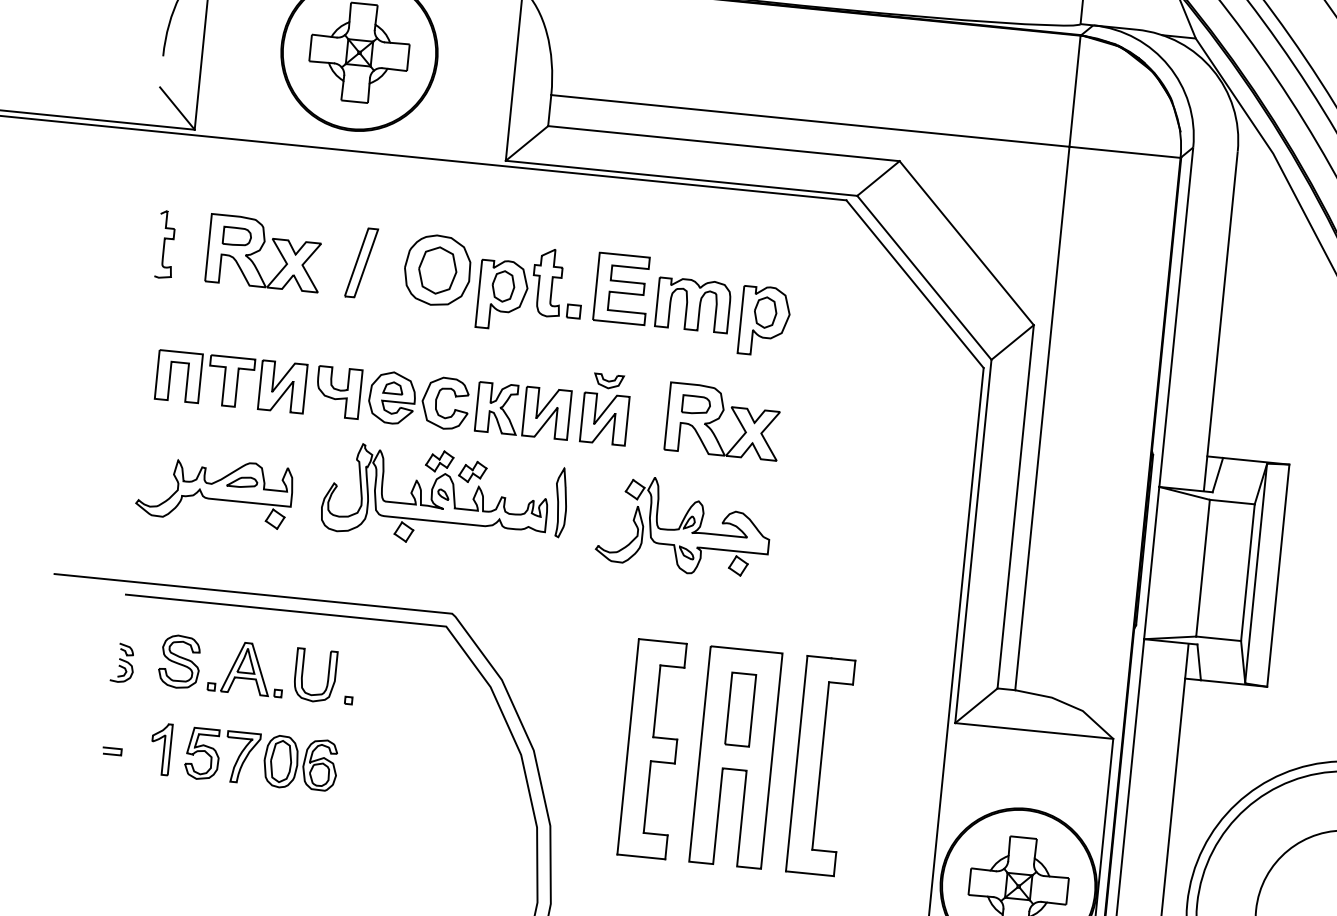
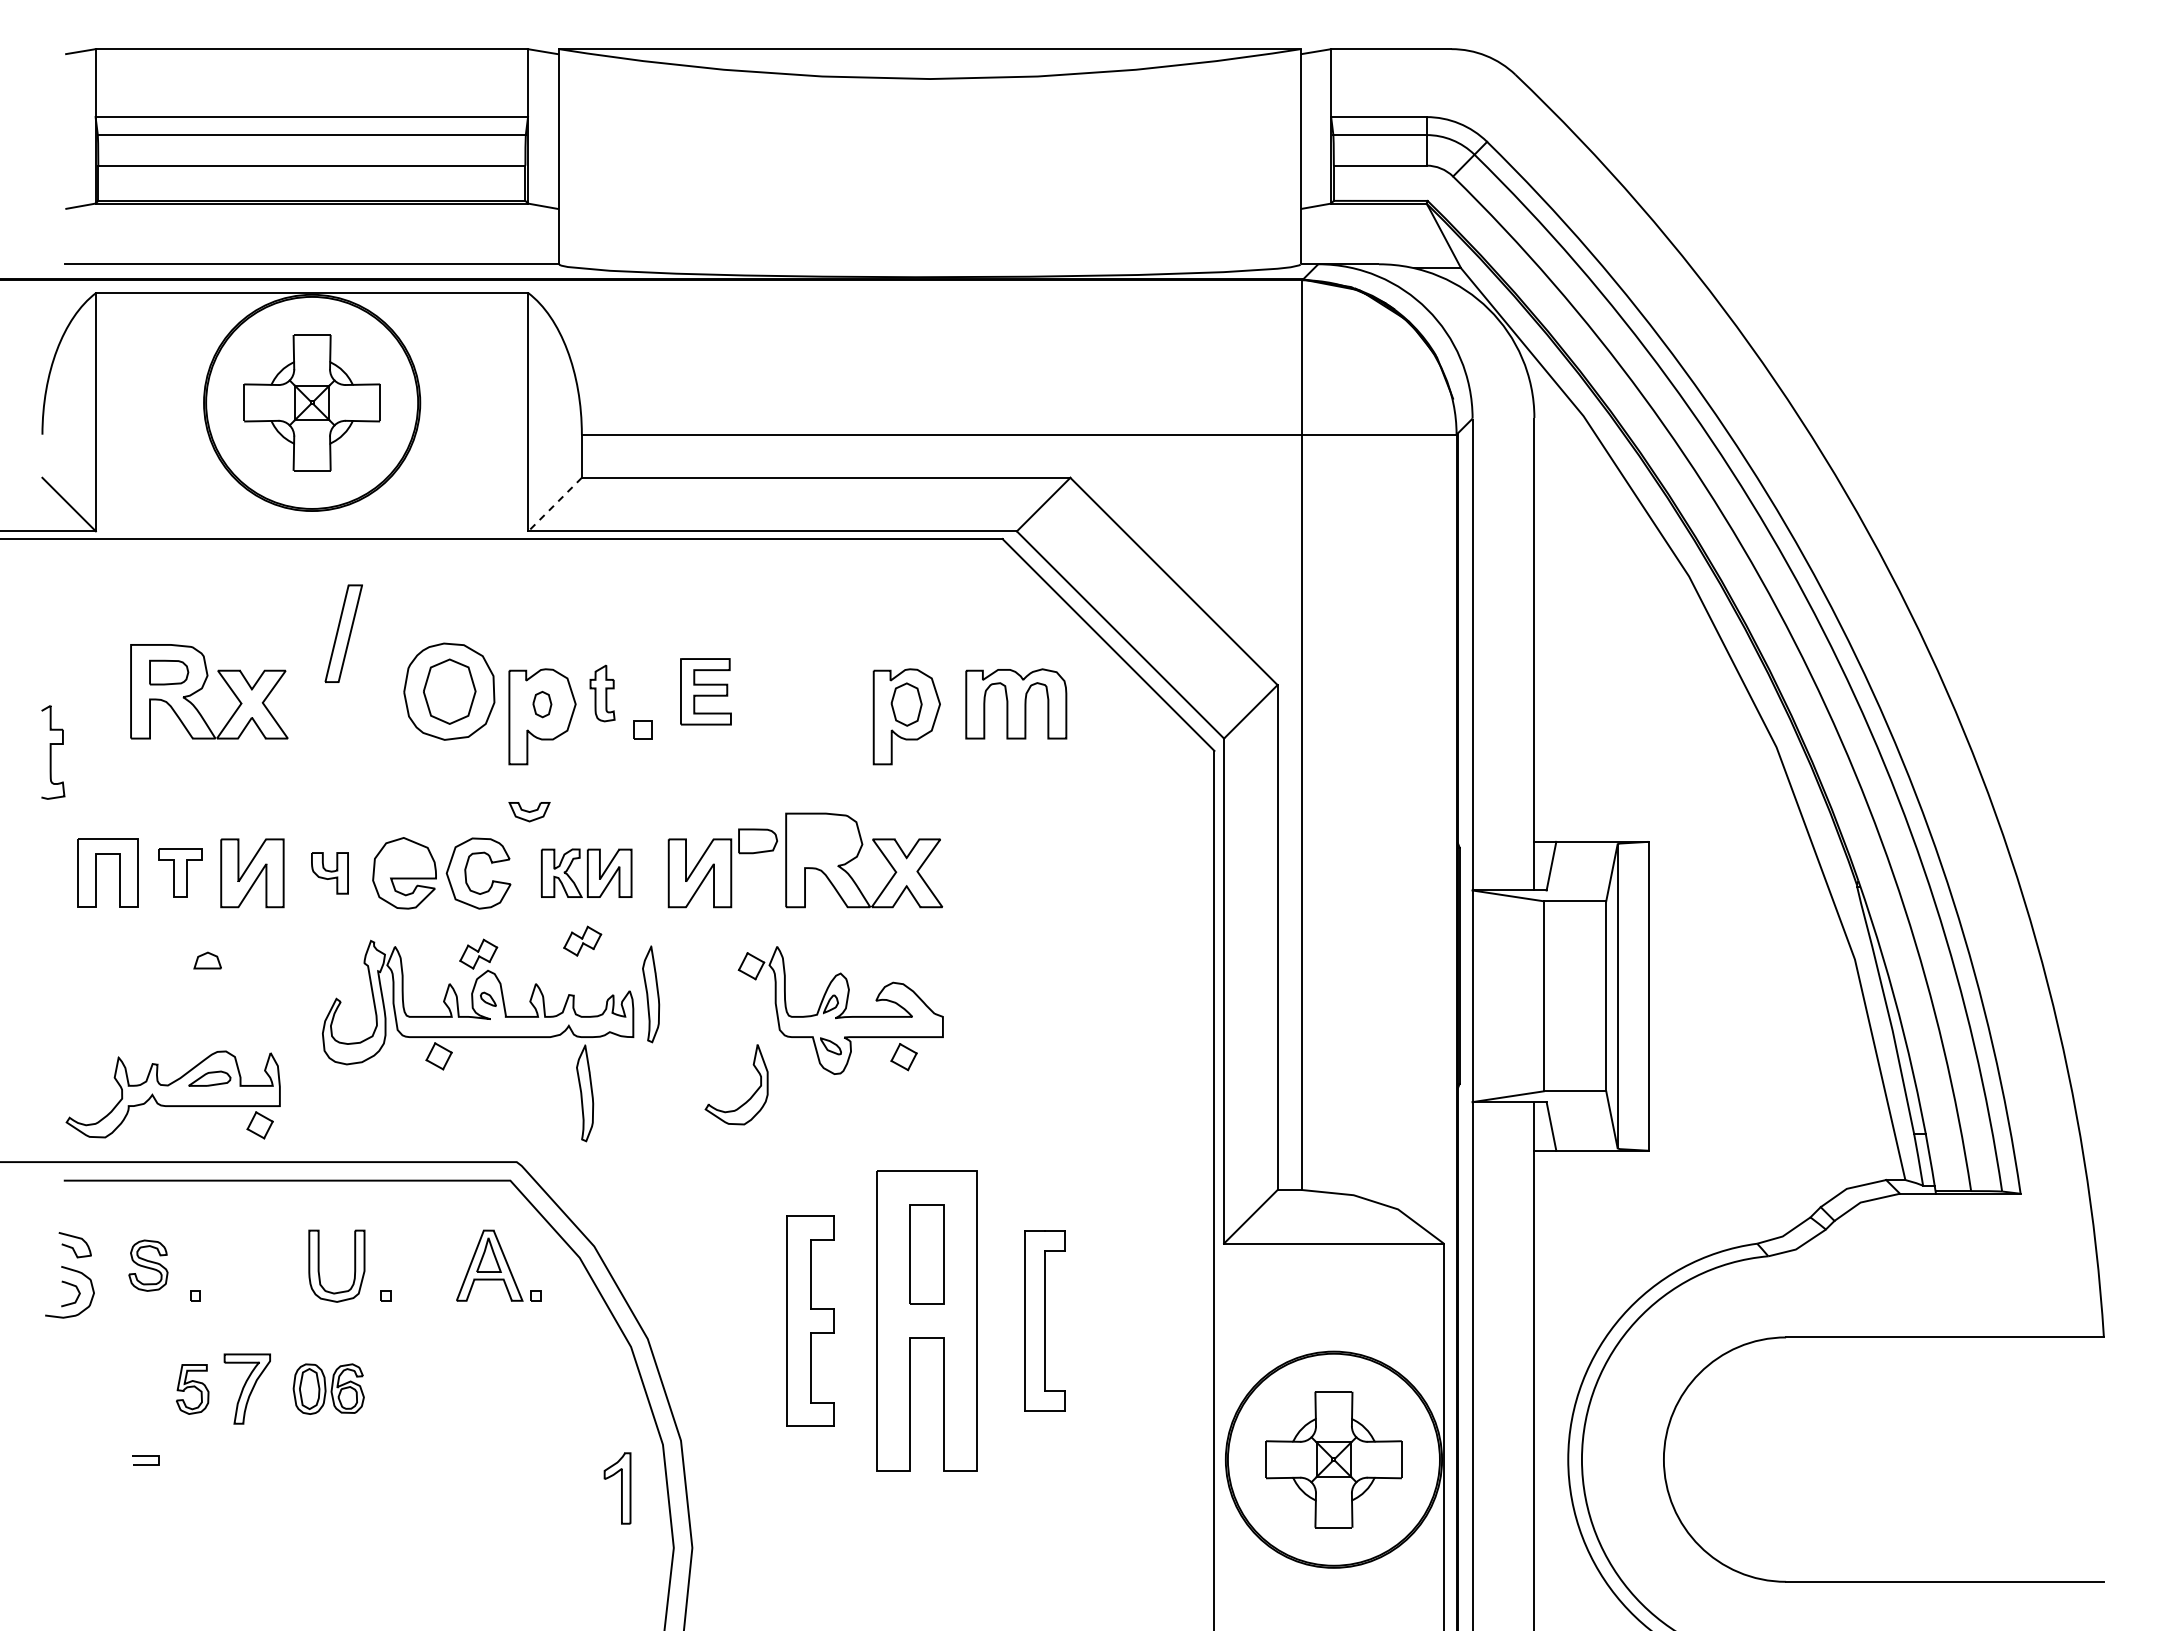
line: (527, 143) -> (555, 504), solid -> dashed
part: (166, 244) -> (53, 752), moved
part: (361, 262) -> (343, 633), moved
part: (547, 282) -> (602, 693), size x0.6
part: (503, 286) -> (542, 704), size x0.6
part: (621, 288) -> (705, 691), size x0.7
part: (693, 304) -> (1016, 703), moved
part: (231, 381) -> (180, 872), size x0.7
part: (608, 381) -> (529, 812), moved
part: (393, 387) -> (207, 960), moved
part: (338, 392) -> (329, 873), size x0.6
part: (695, 405) -> (757, 841), moved
part: (523, 411) -> (586, 873), size x0.7
part: (472, 471) -> (582, 940), moved
part: (214, 490) -> (172, 1094), moved
part: (629, 542) -> (751, 1095), moved
part: (506, 569) -> (585, 1093), added
part: (179, 661) -> (148, 1265), size x0.7
part: (123, 663) -> (70, 1275), size x1.6
part: (253, 668) -> (498, 1265), moved
curve: (112, 748) -> (145, 1456), moved
part: (652, 748) -> (810, 1320), size x0.7
part: (160, 749) -> (617, 1488), moved
part: (202, 754) -> (192, 1389), size x0.7
part: (300, 763) -> (328, 1388), size x0.7
part: (820, 765) -> (1044, 1320), size x0.6

